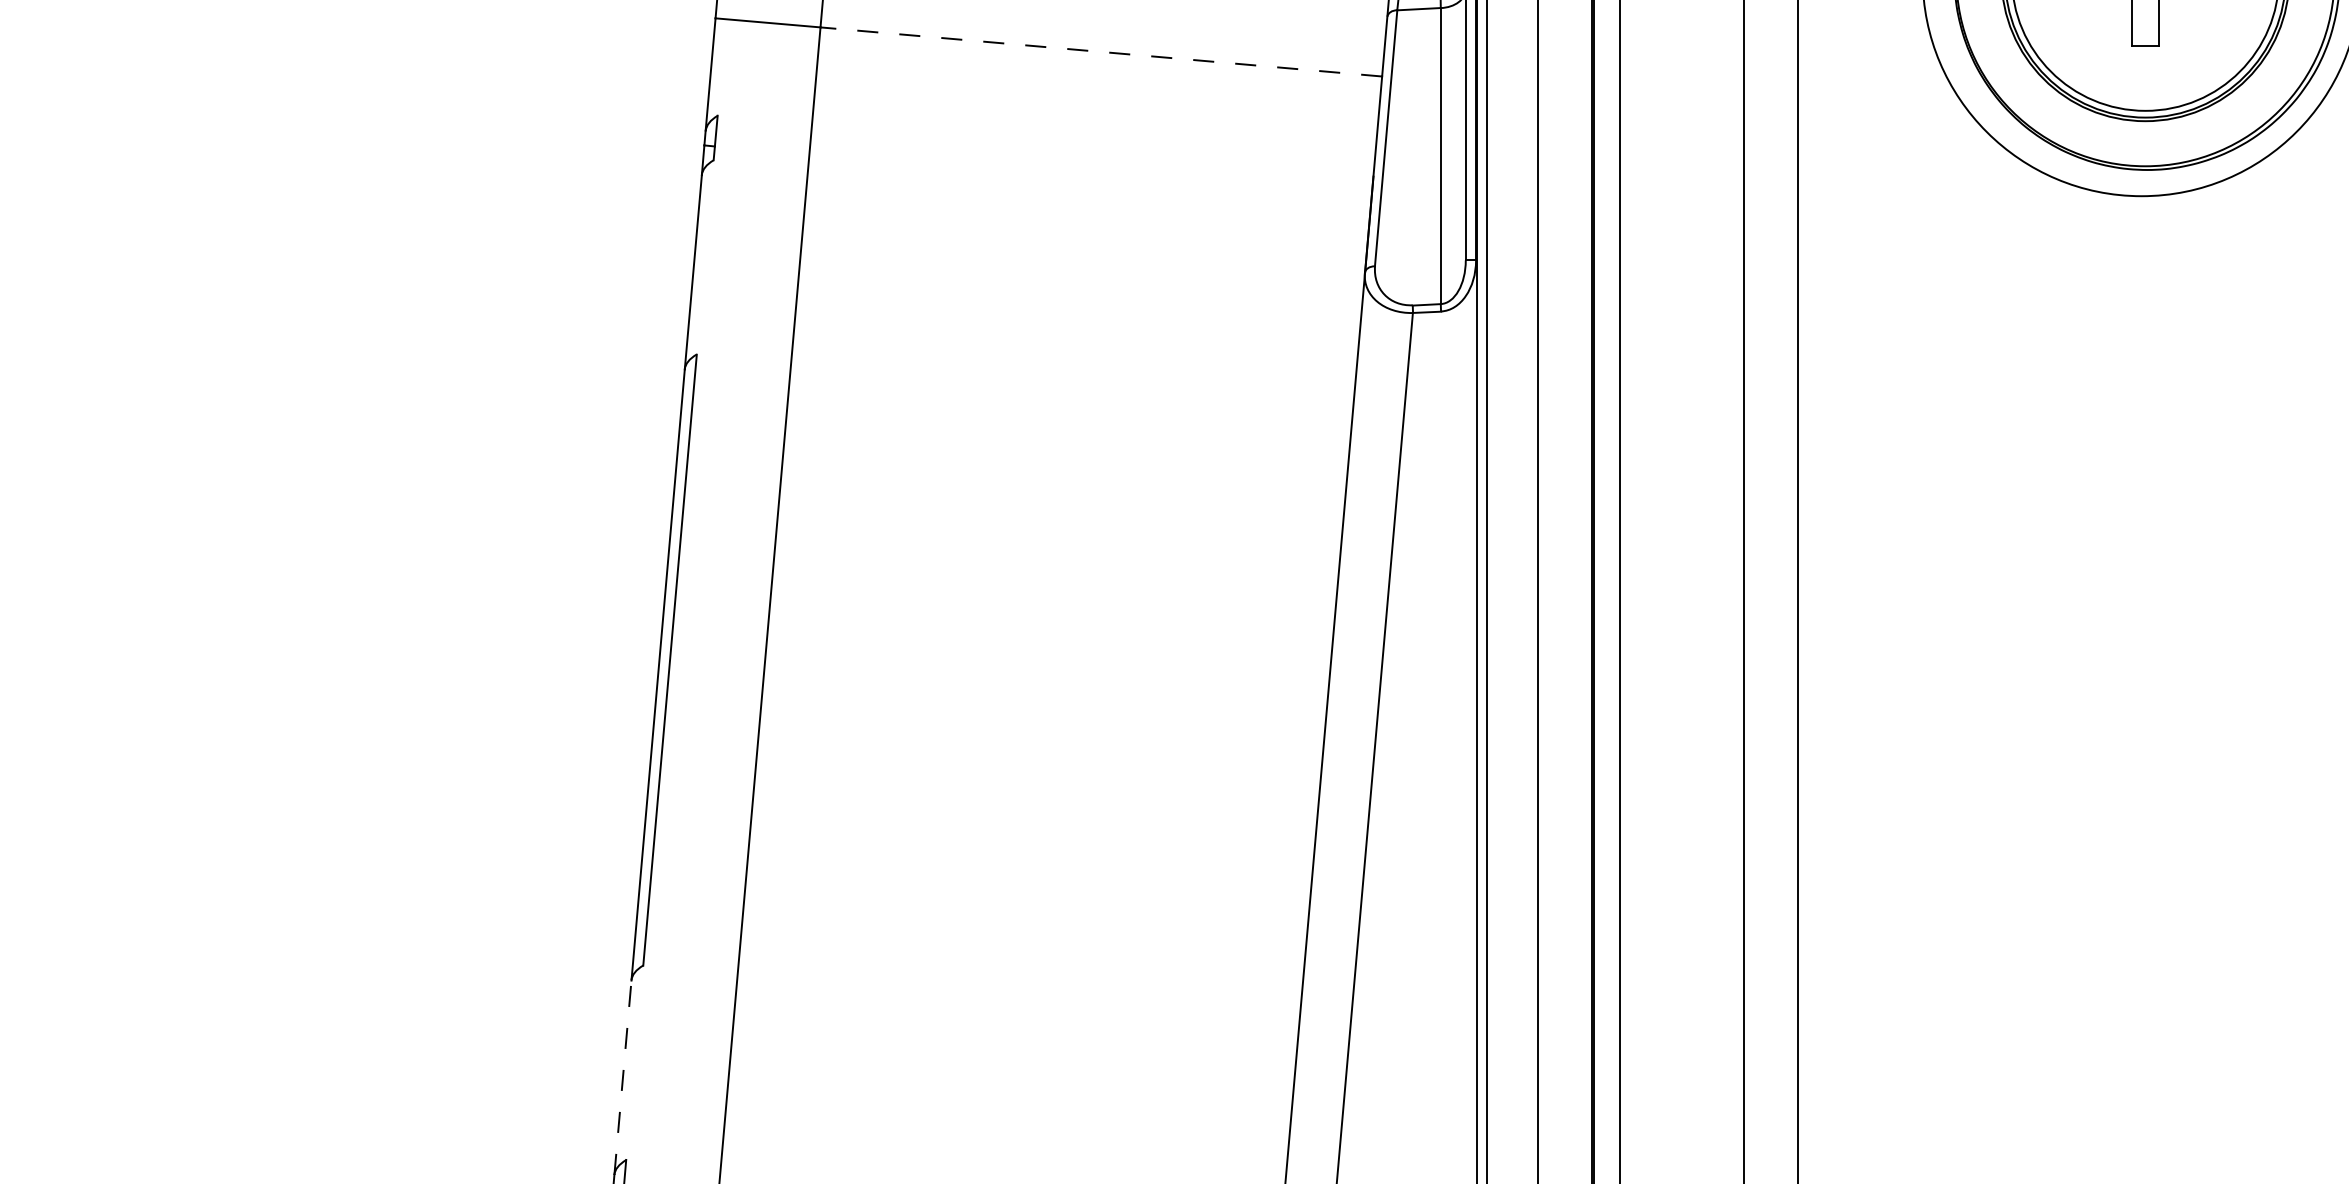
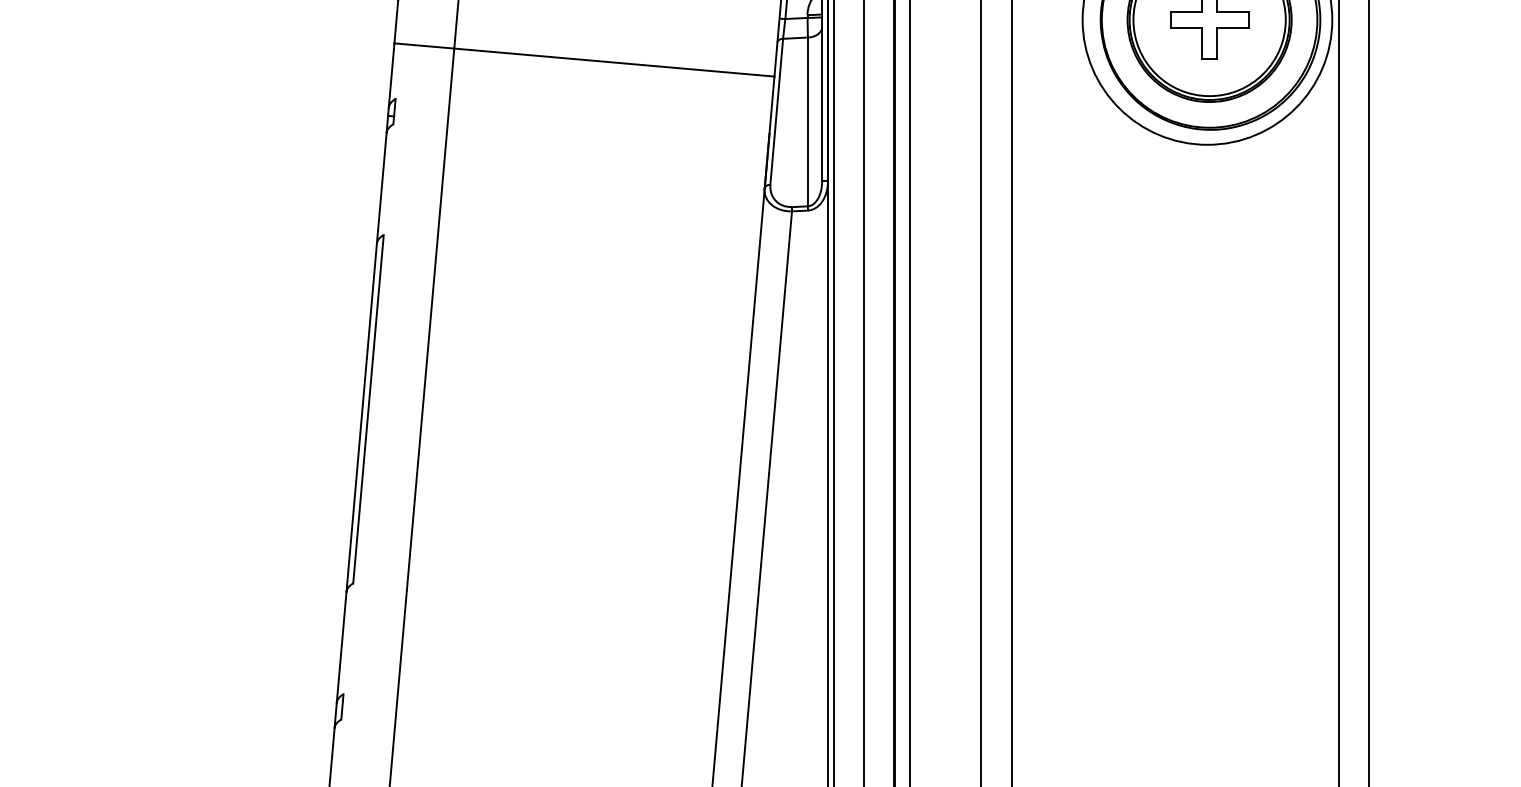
line: (1101, 51) -> (614, 62), dashed -> solid
line: (622, 1077) -> (341, 647), dashed -> solid

